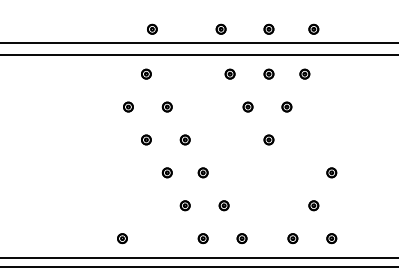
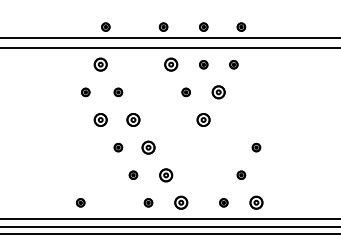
part: (145, 73) -> (100, 64), size x1.6
part: (229, 73) -> (170, 64), size x1.6
part: (286, 107) -> (218, 92), size x1.6
part: (145, 139) -> (100, 119), size x1.6
part: (185, 139) -> (133, 119), size x1.6
part: (268, 139) -> (203, 119), size x1.6
part: (203, 172) -> (148, 147), size x1.6
part: (223, 204) -> (165, 174), size x1.6
part: (241, 238) -> (180, 202), size x1.6
part: (331, 238) -> (256, 202), size x1.6

